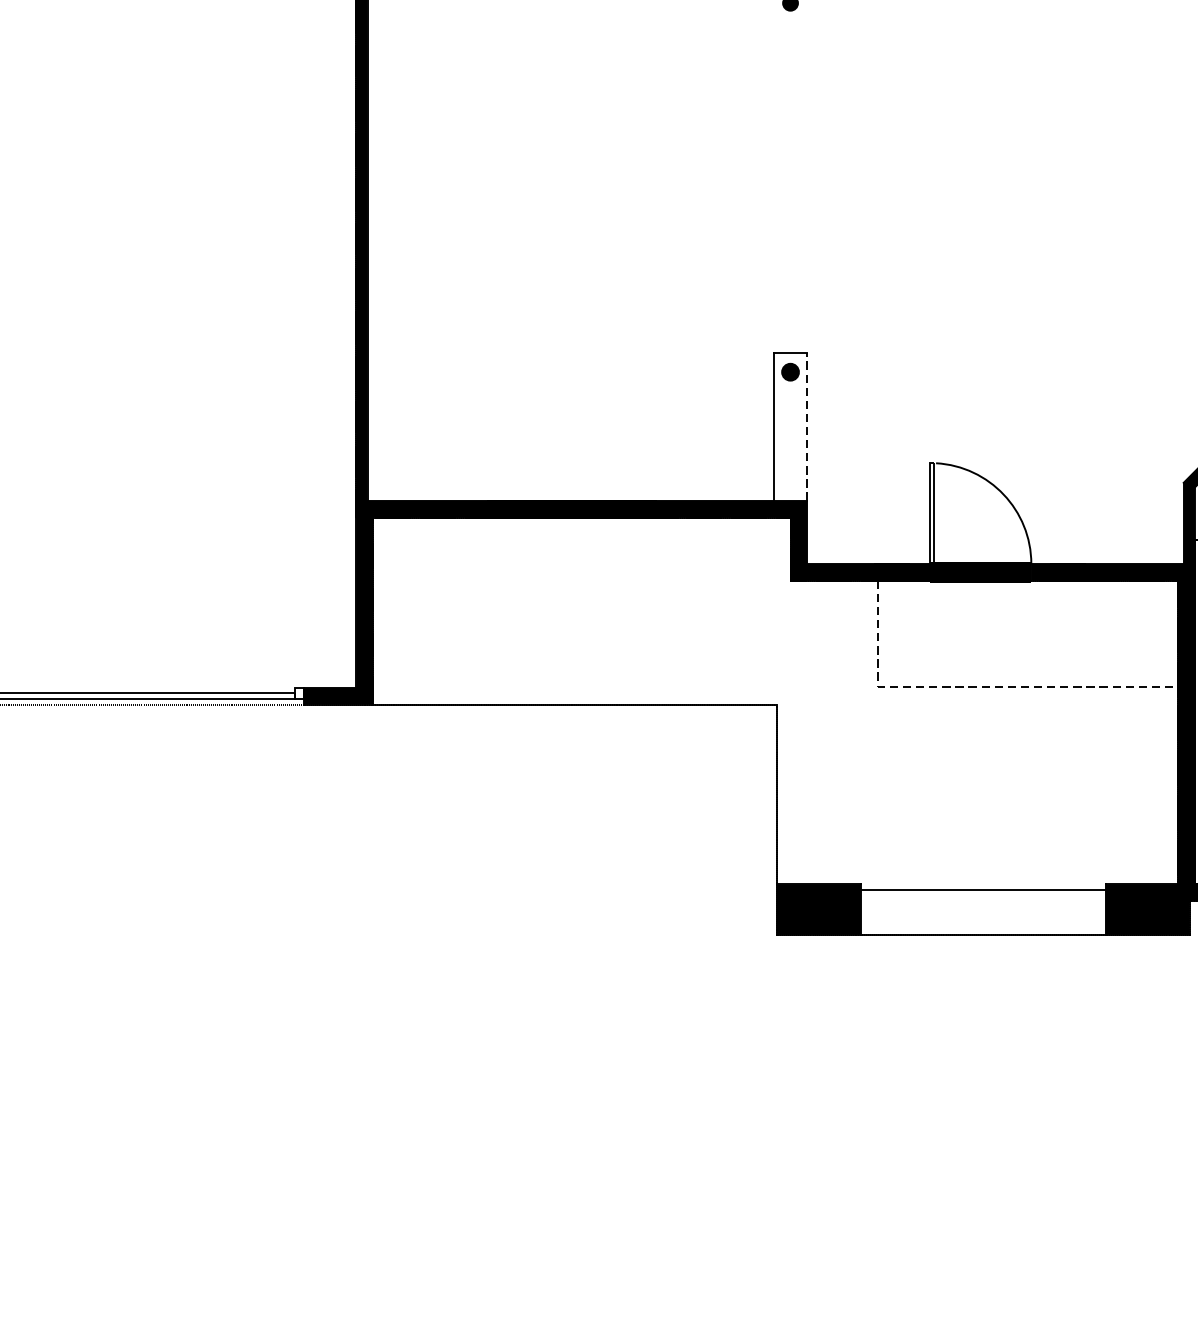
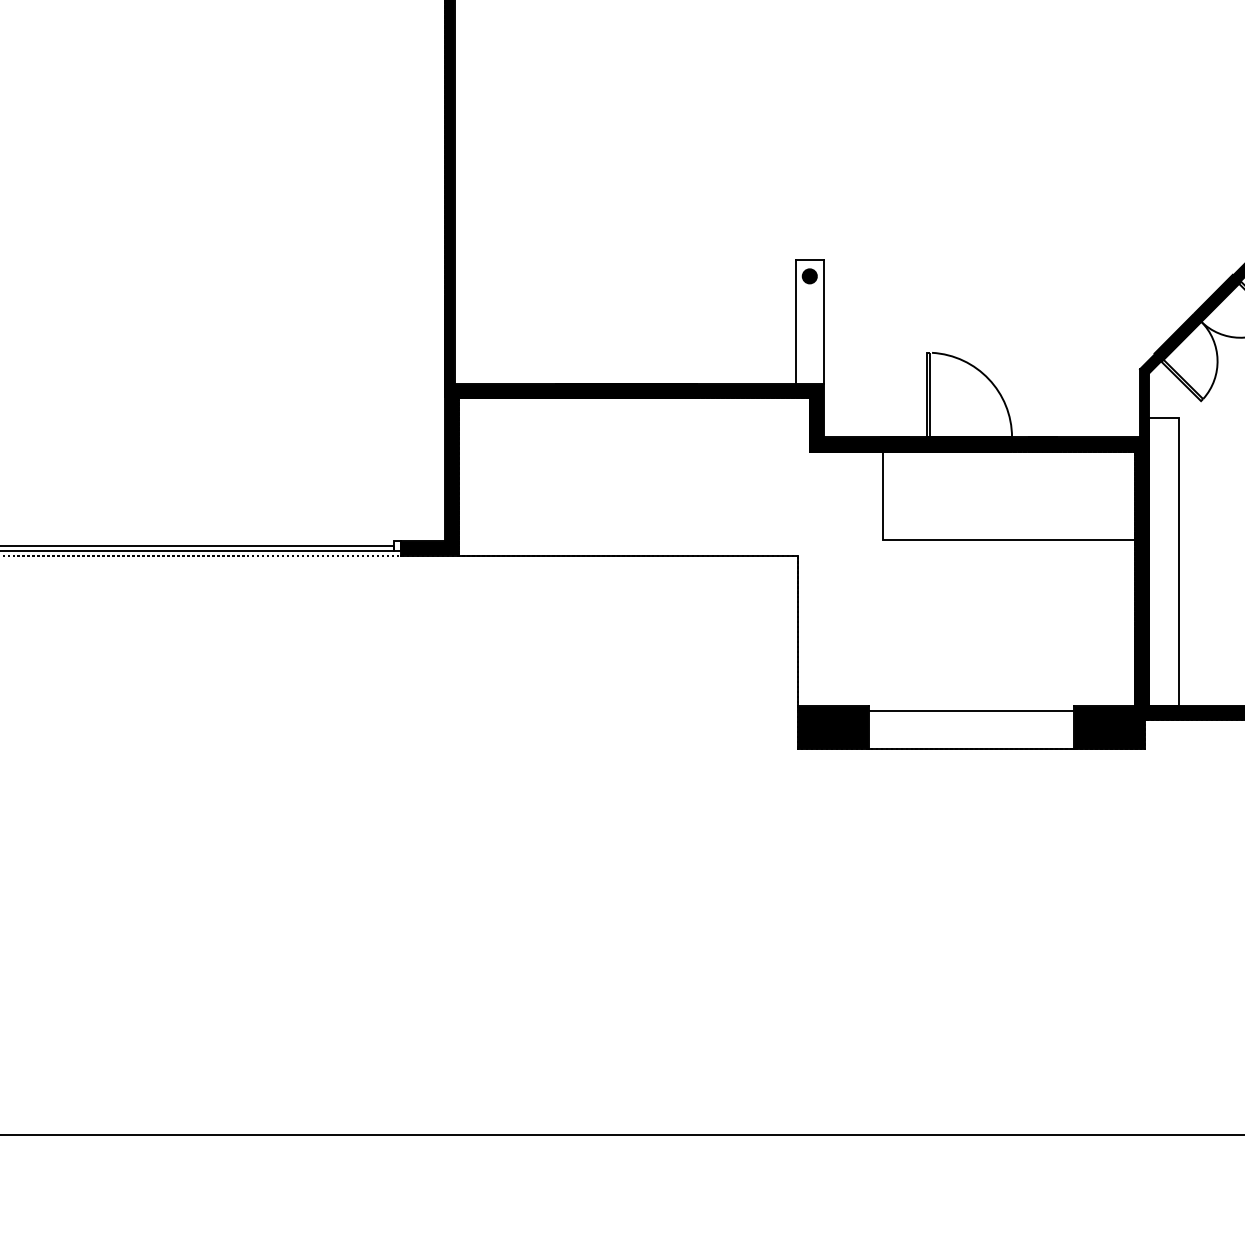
line: (806, 425) -> (823, 321), dashed -> solid
line: (974, 686) -> (964, 540), dashed -> solid

